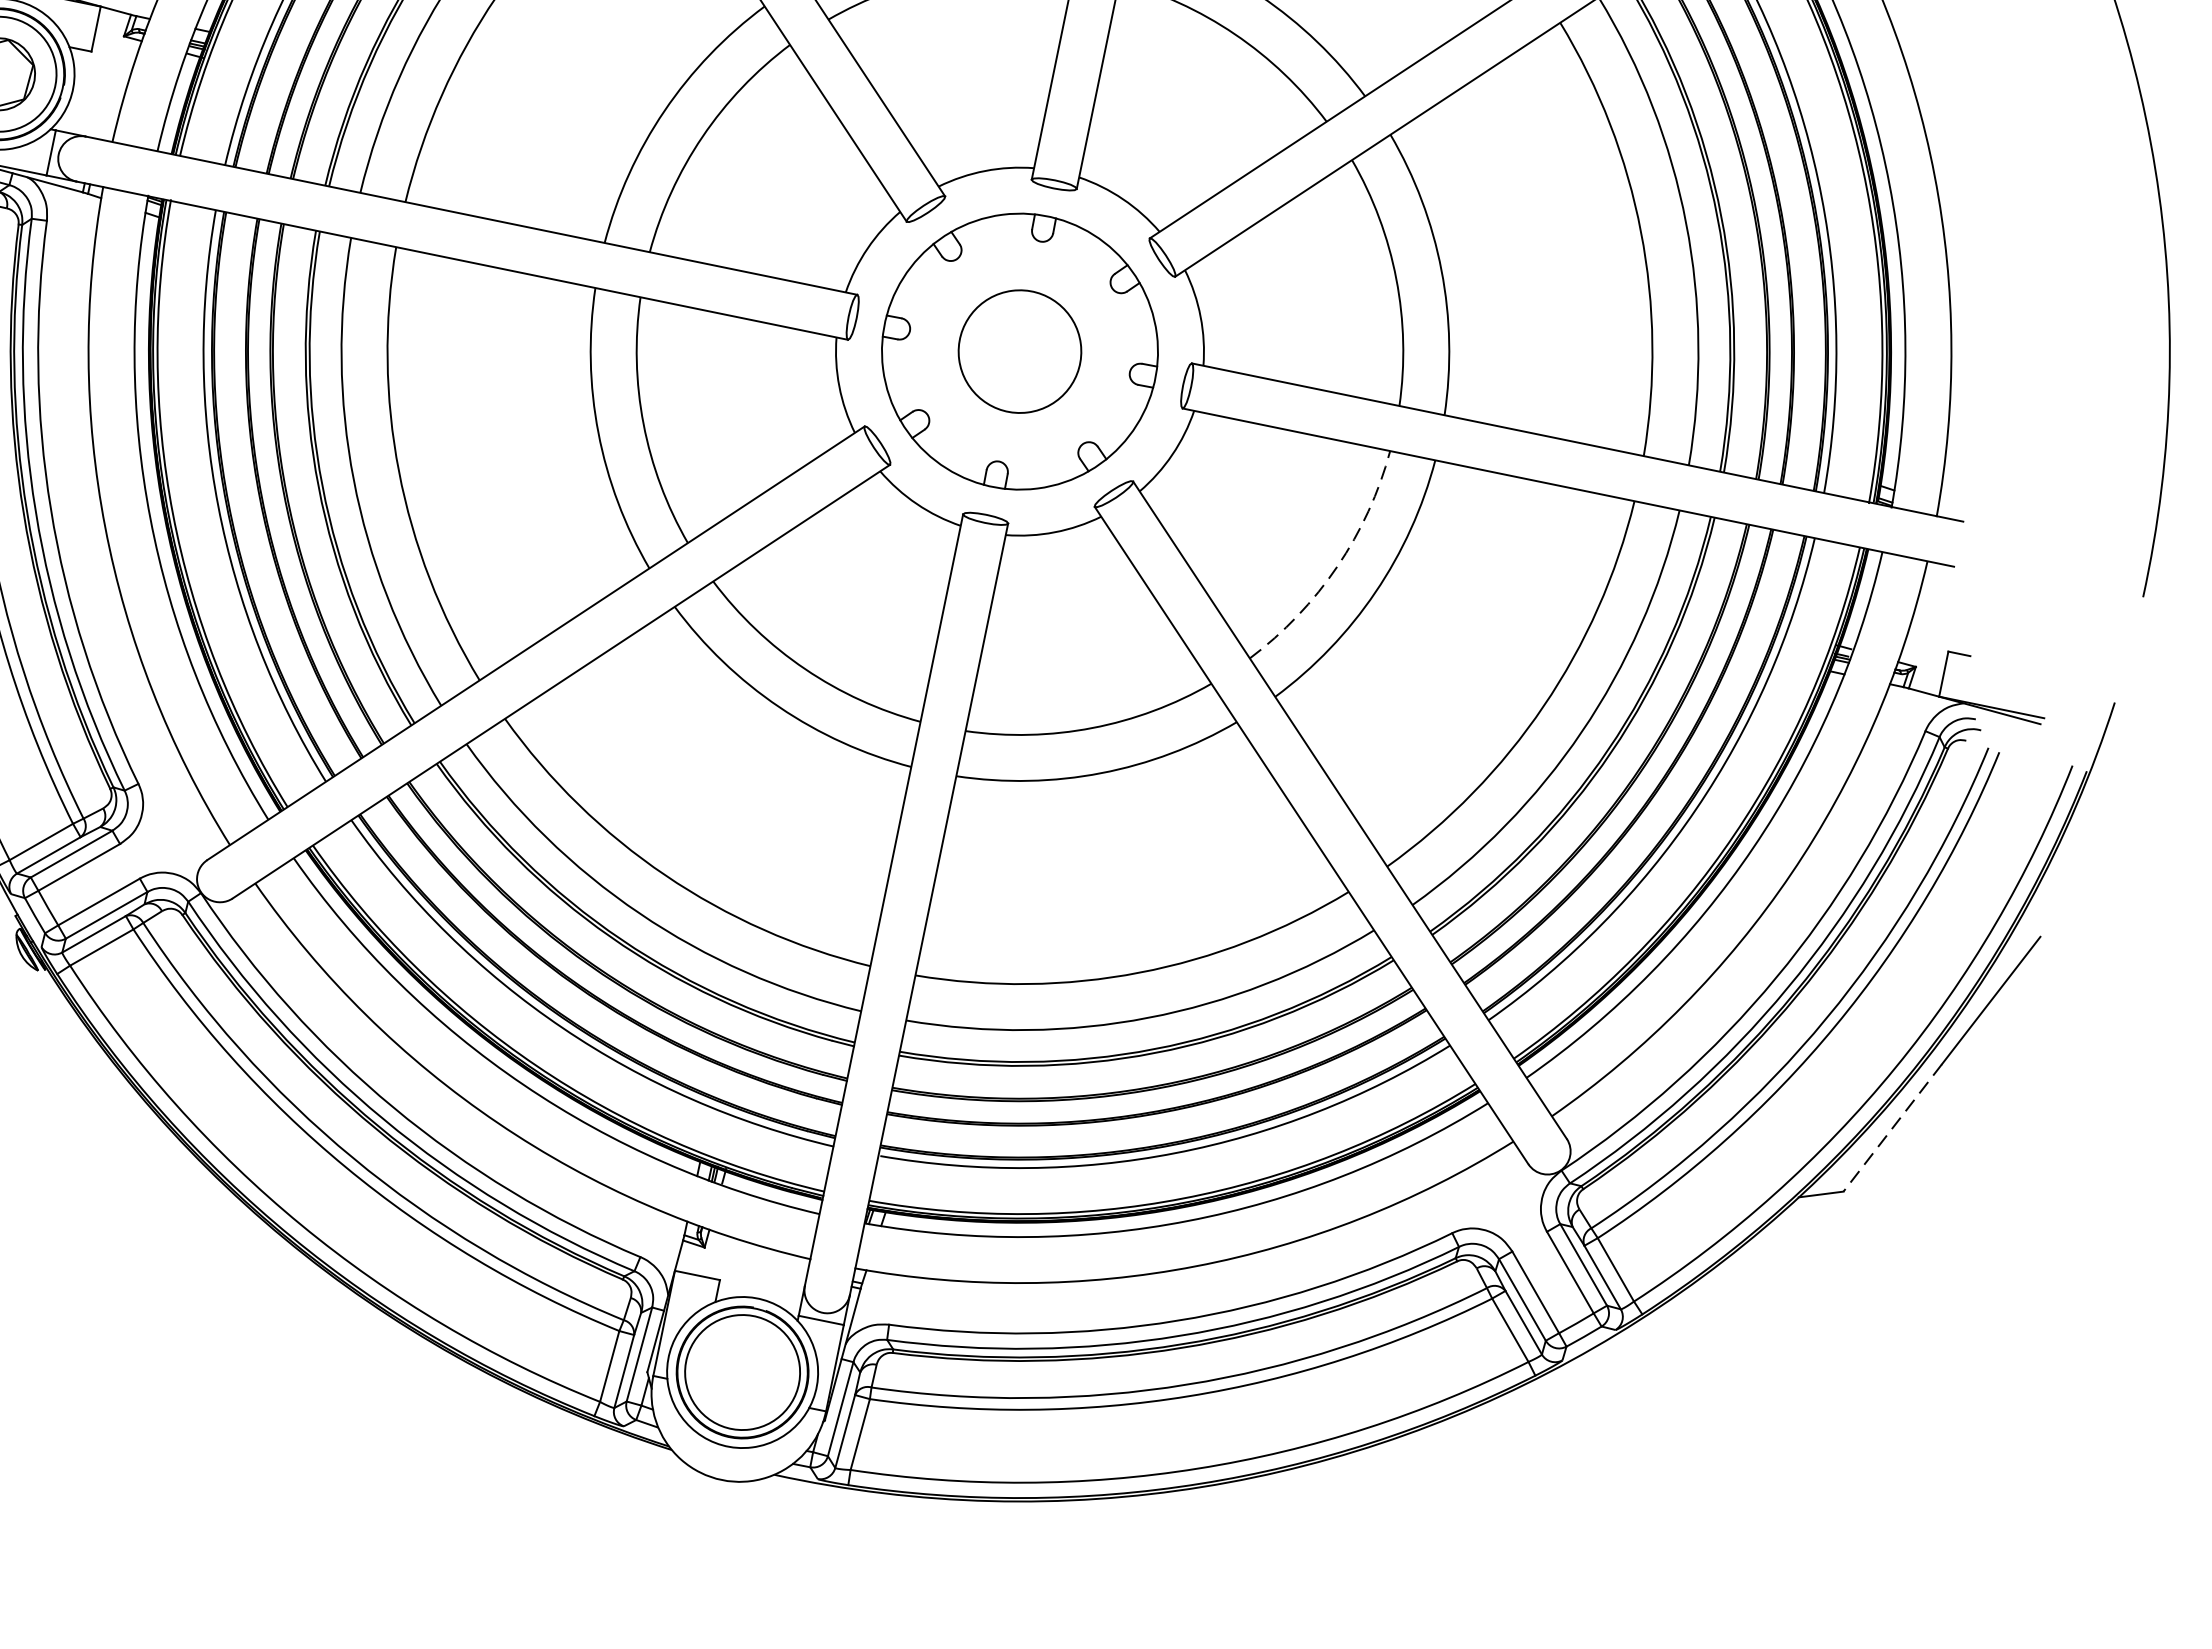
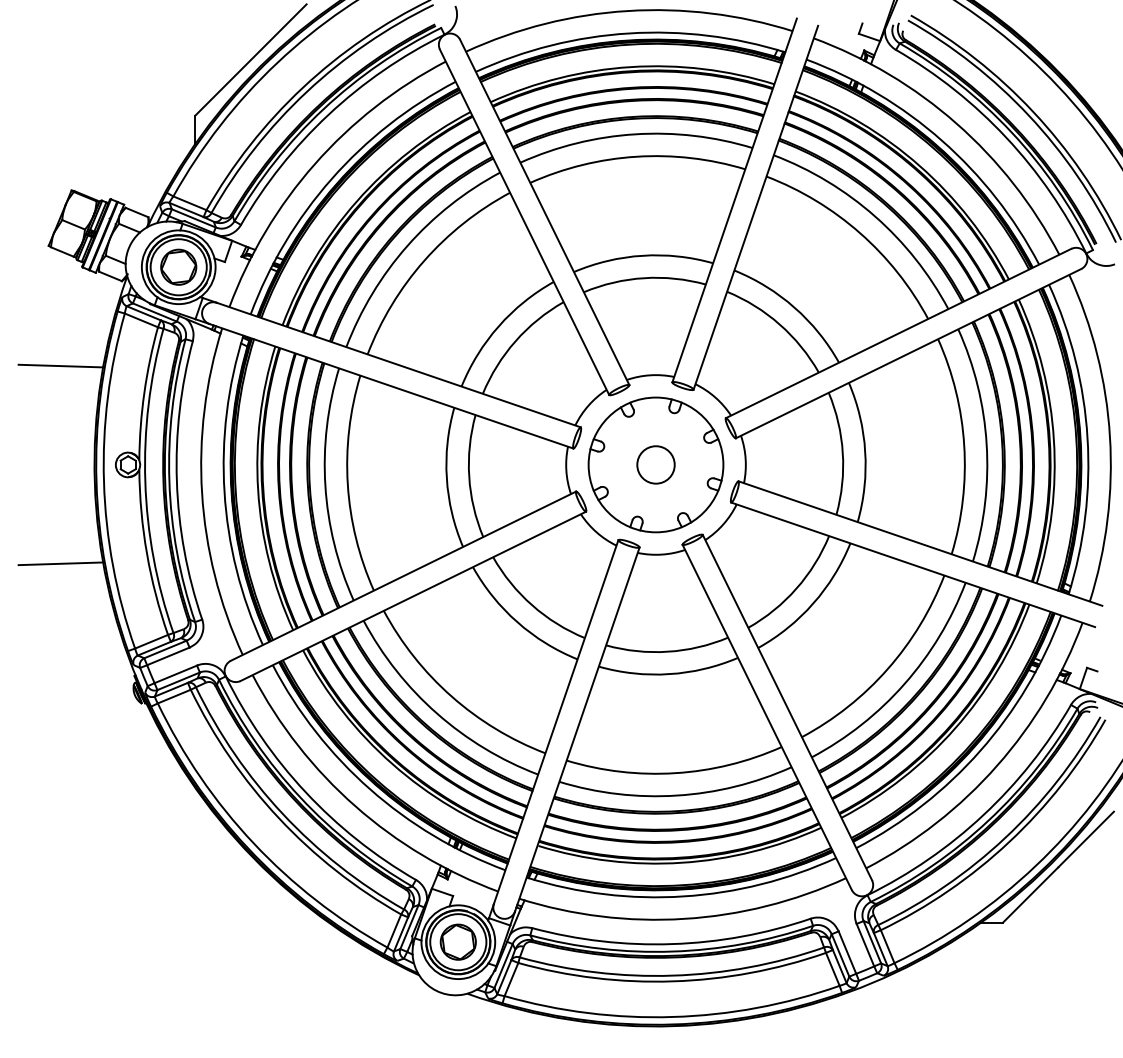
circle: (1018, 350) -> (655, 464), size x0.62
arc: (1337, 566) -> (796, 588), dashed -> solid
line: (1892, 1128) -> (1030, 895), dashed -> solid
part: (740, 1371) -> (457, 941), added

